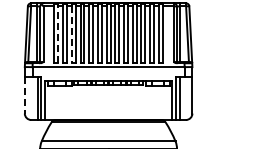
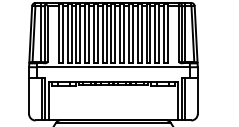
line: (58, 34) -> (62, 34), dashed -> solid
line: (71, 35) -> (76, 35), dashed -> solid
line: (24, 96) -> (28, 96), dashed -> solid

